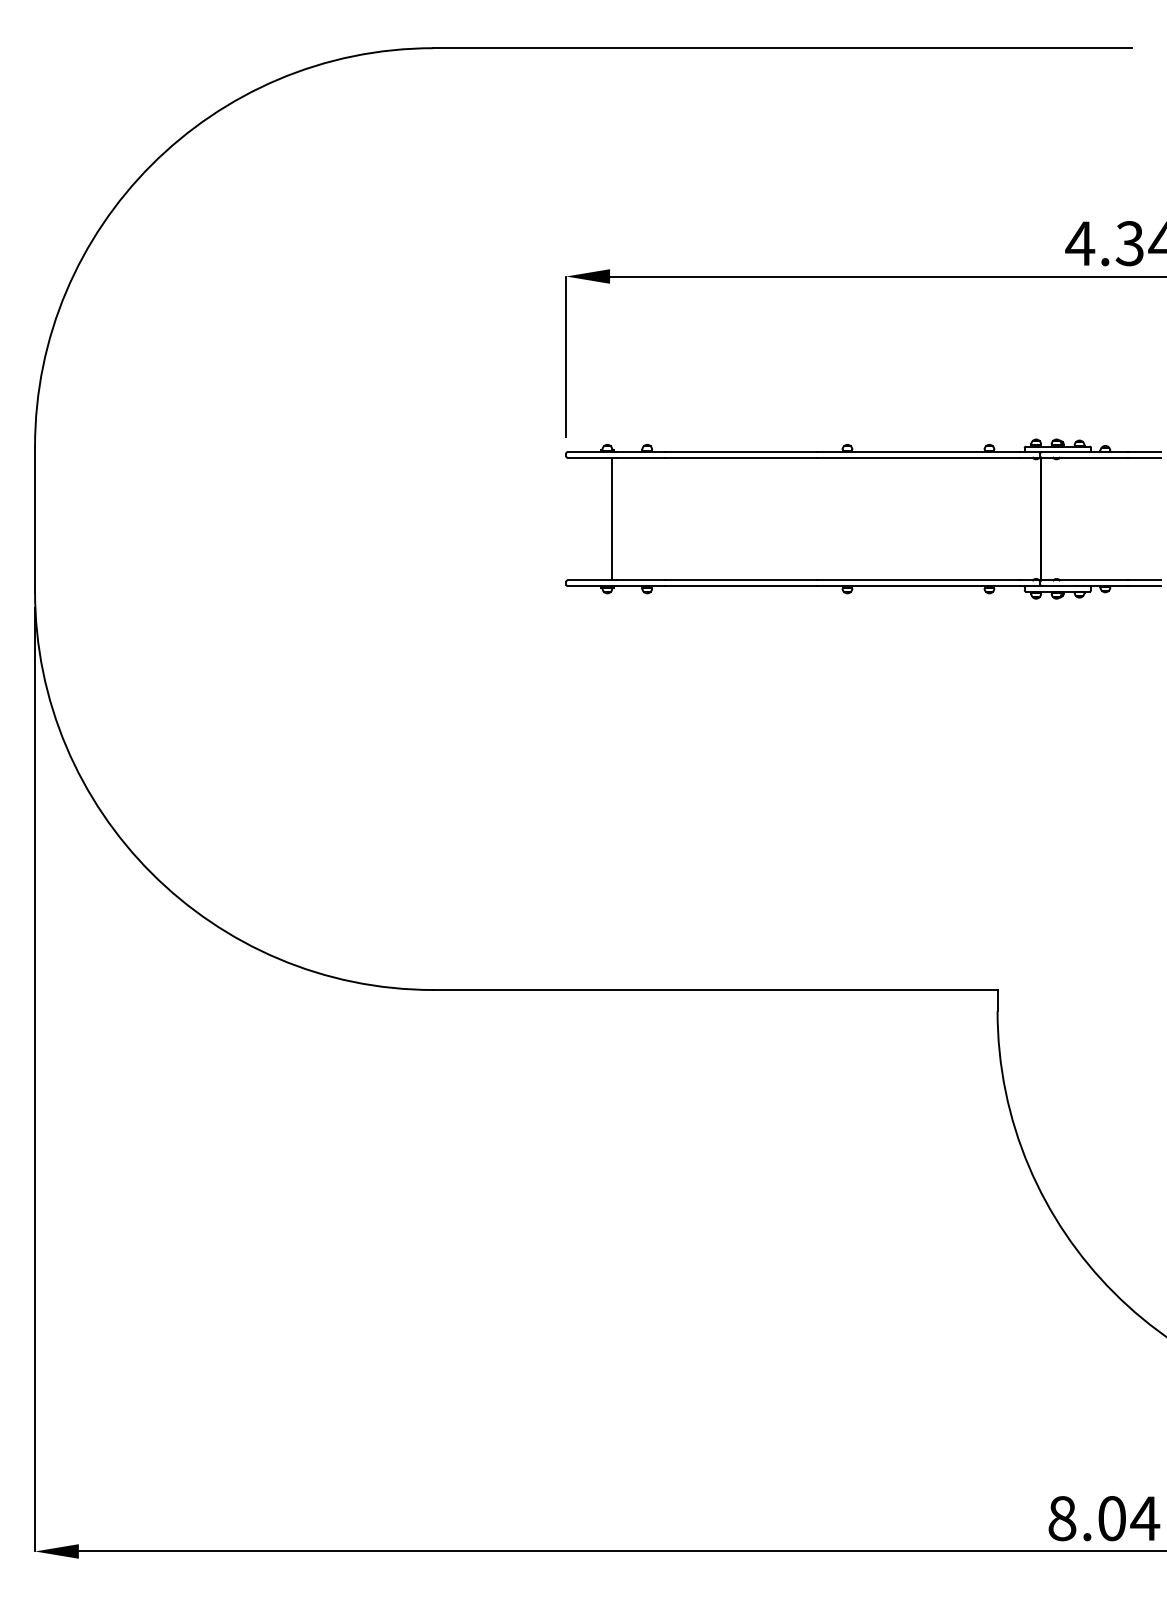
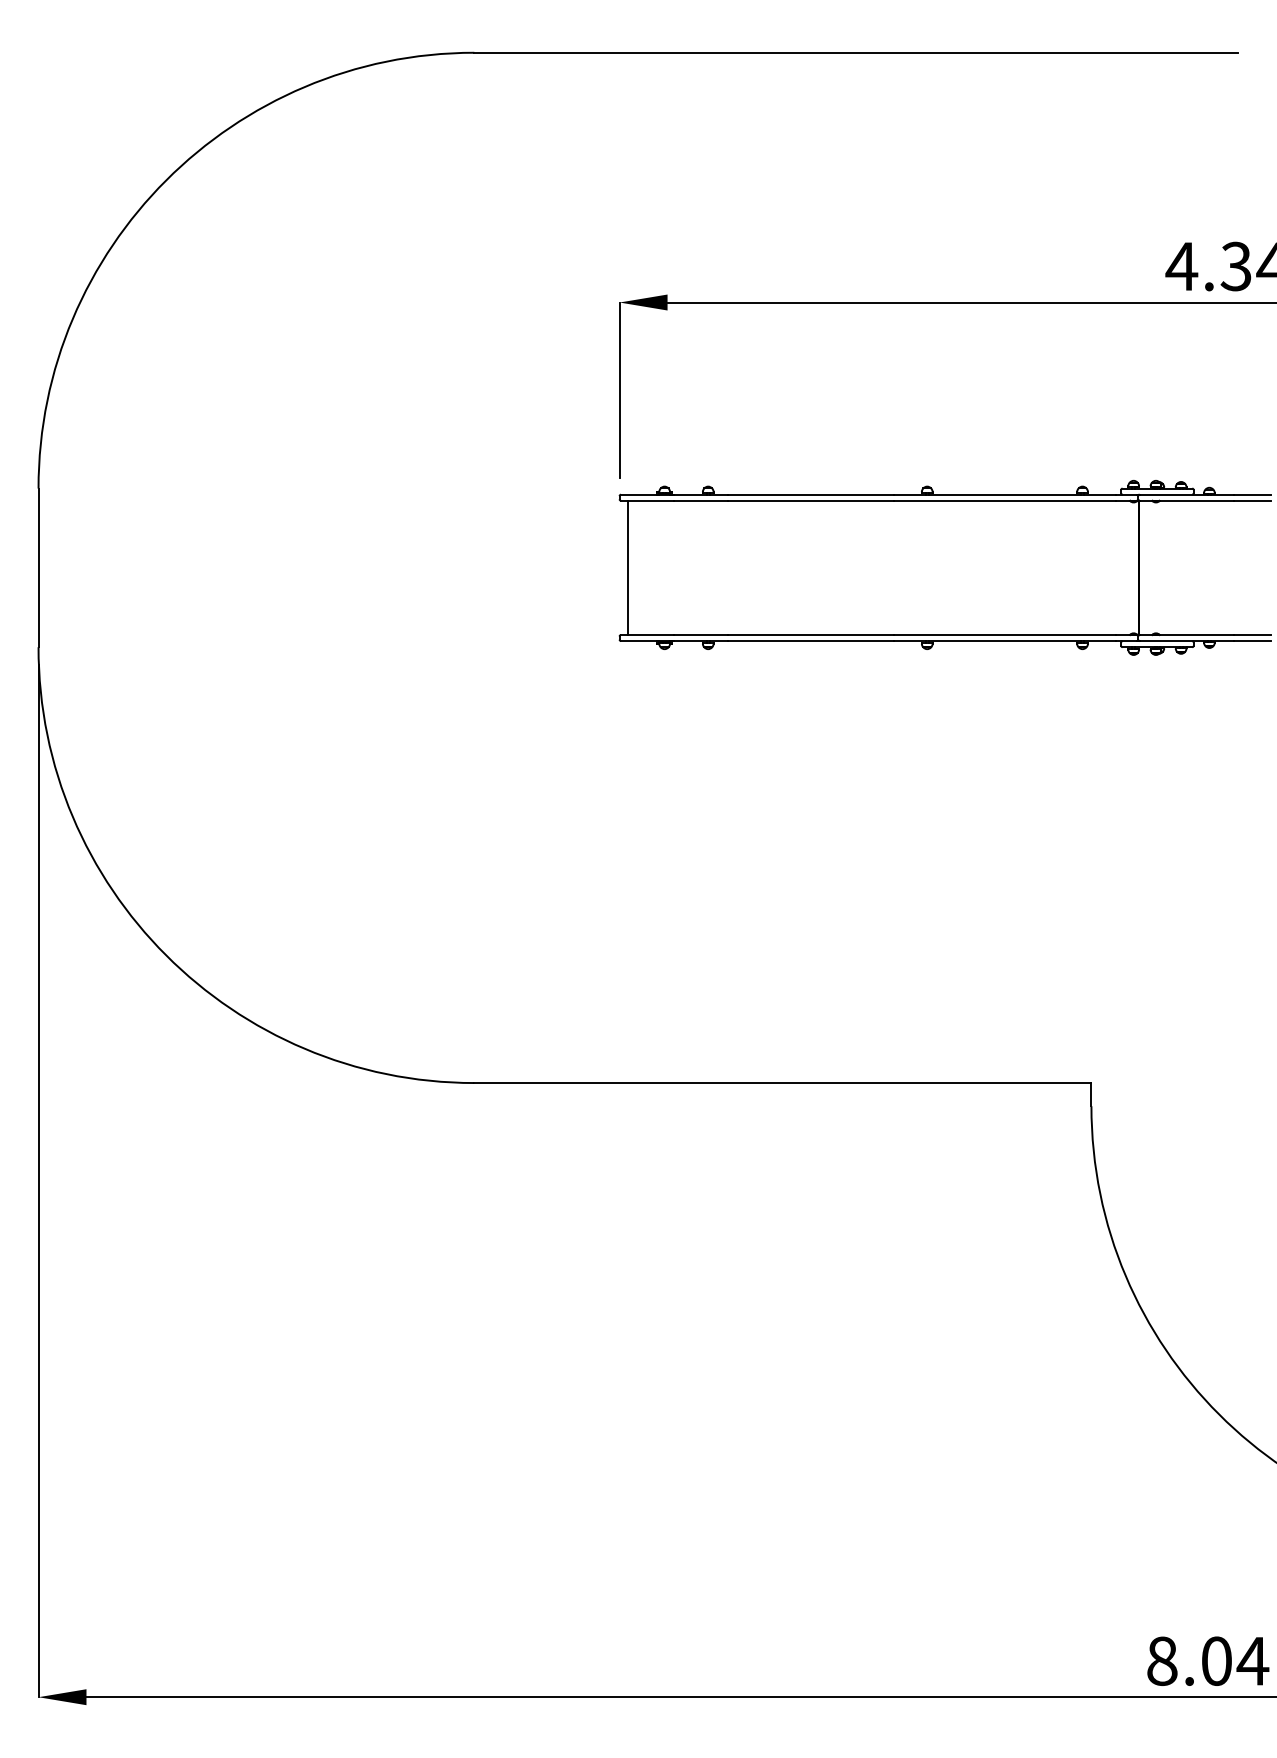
line: (611, 518) -> (627, 567), moved

